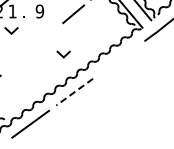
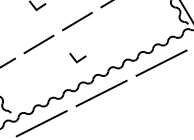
line: (45, 37) -> (77, 21), added
line: (63, 55) -> (76, 59), moved
line: (118, 59) -> (161, 62), added
line: (17, 60) -> (38, 43), added
line: (74, 92) -> (101, 93), dashed -> solid

